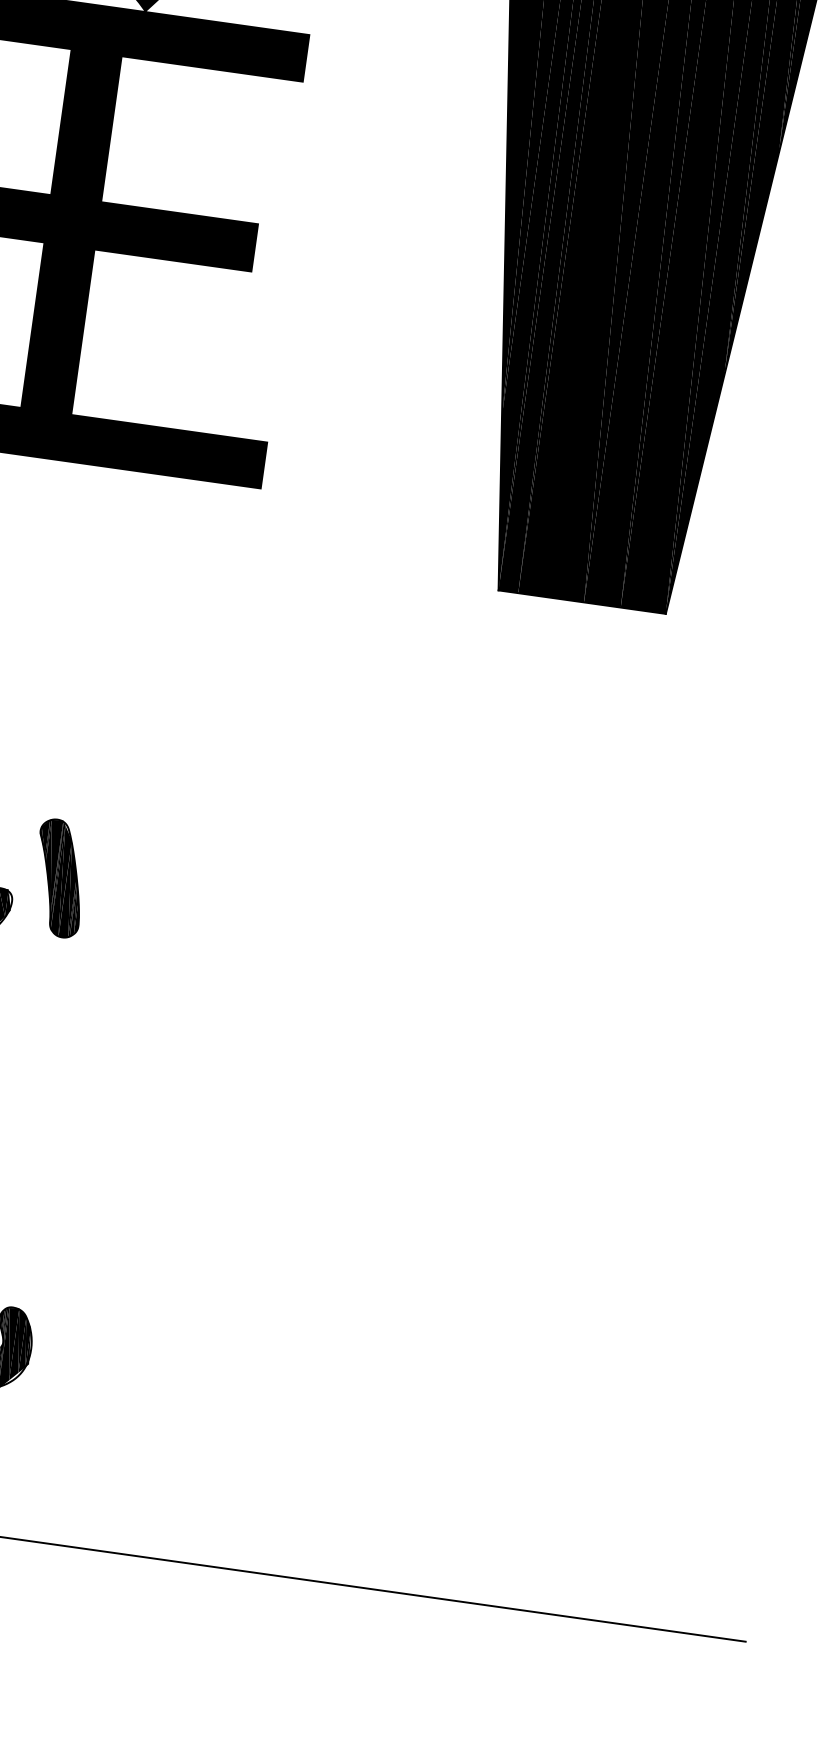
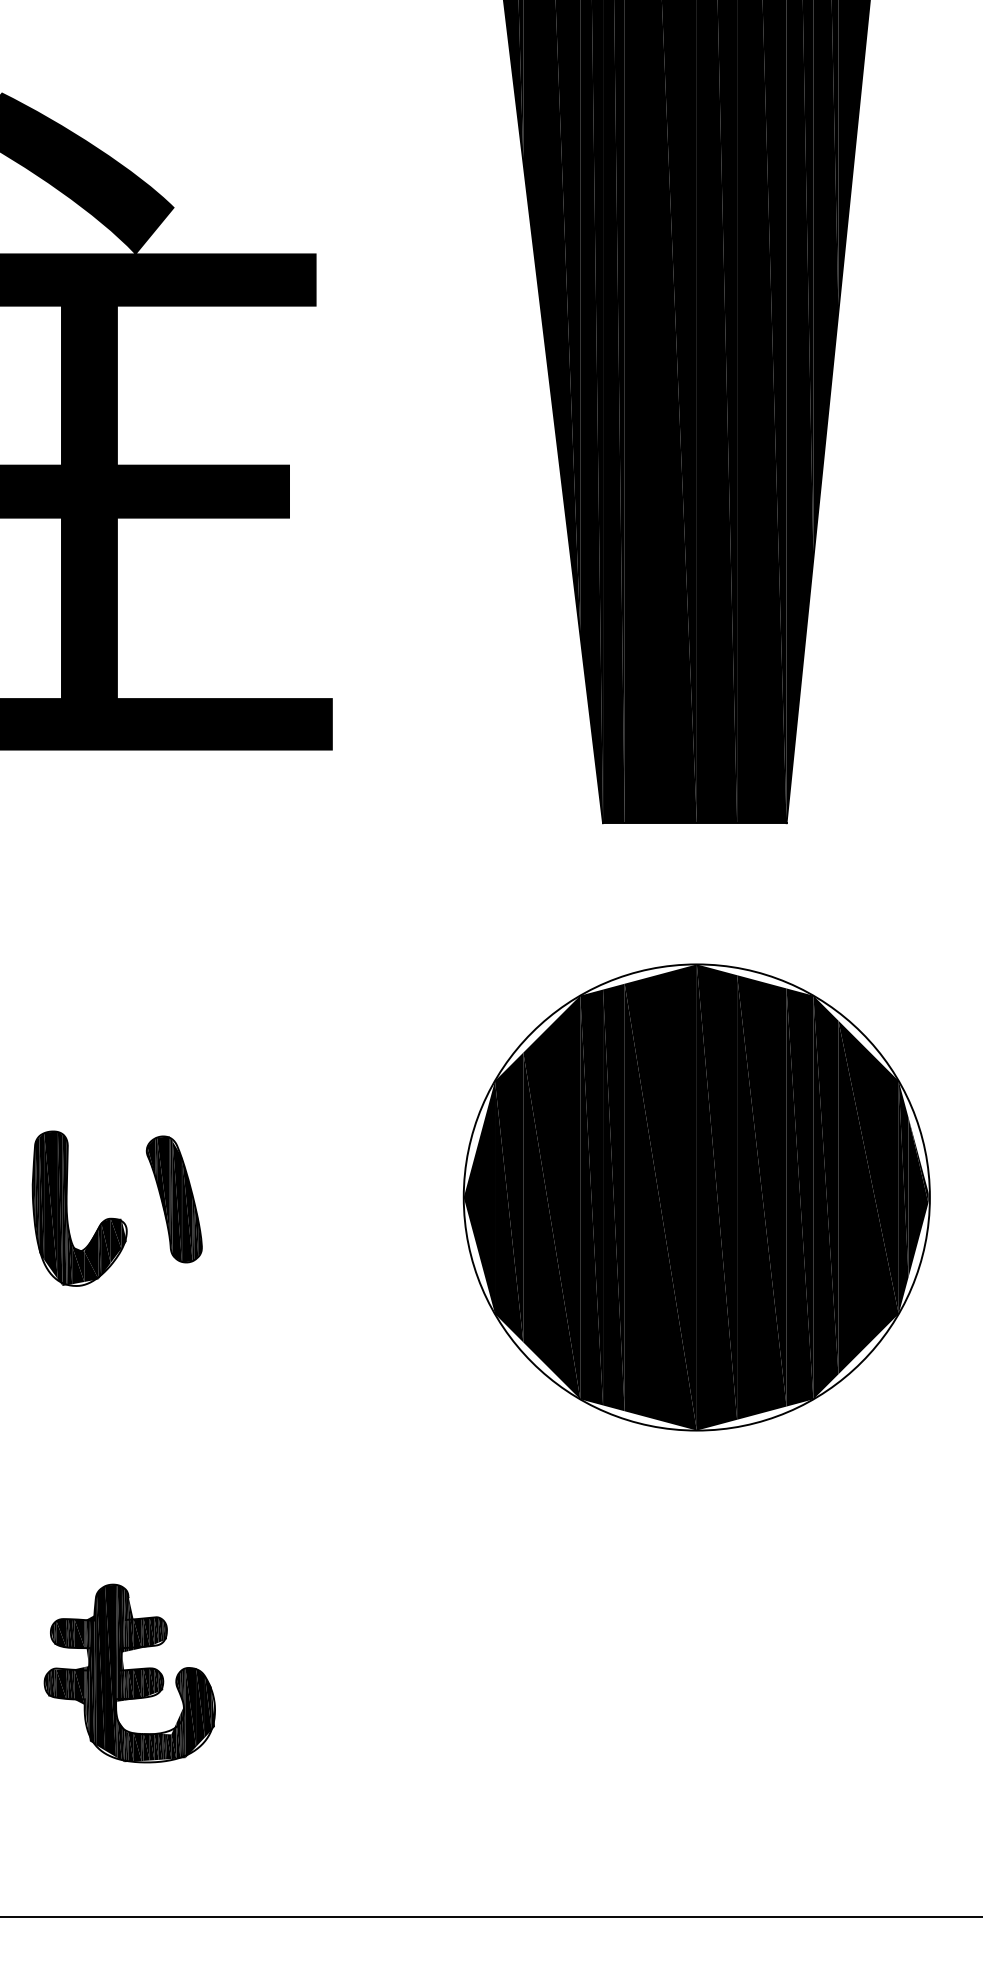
part: (535, 943) -> (696, 1197), added

